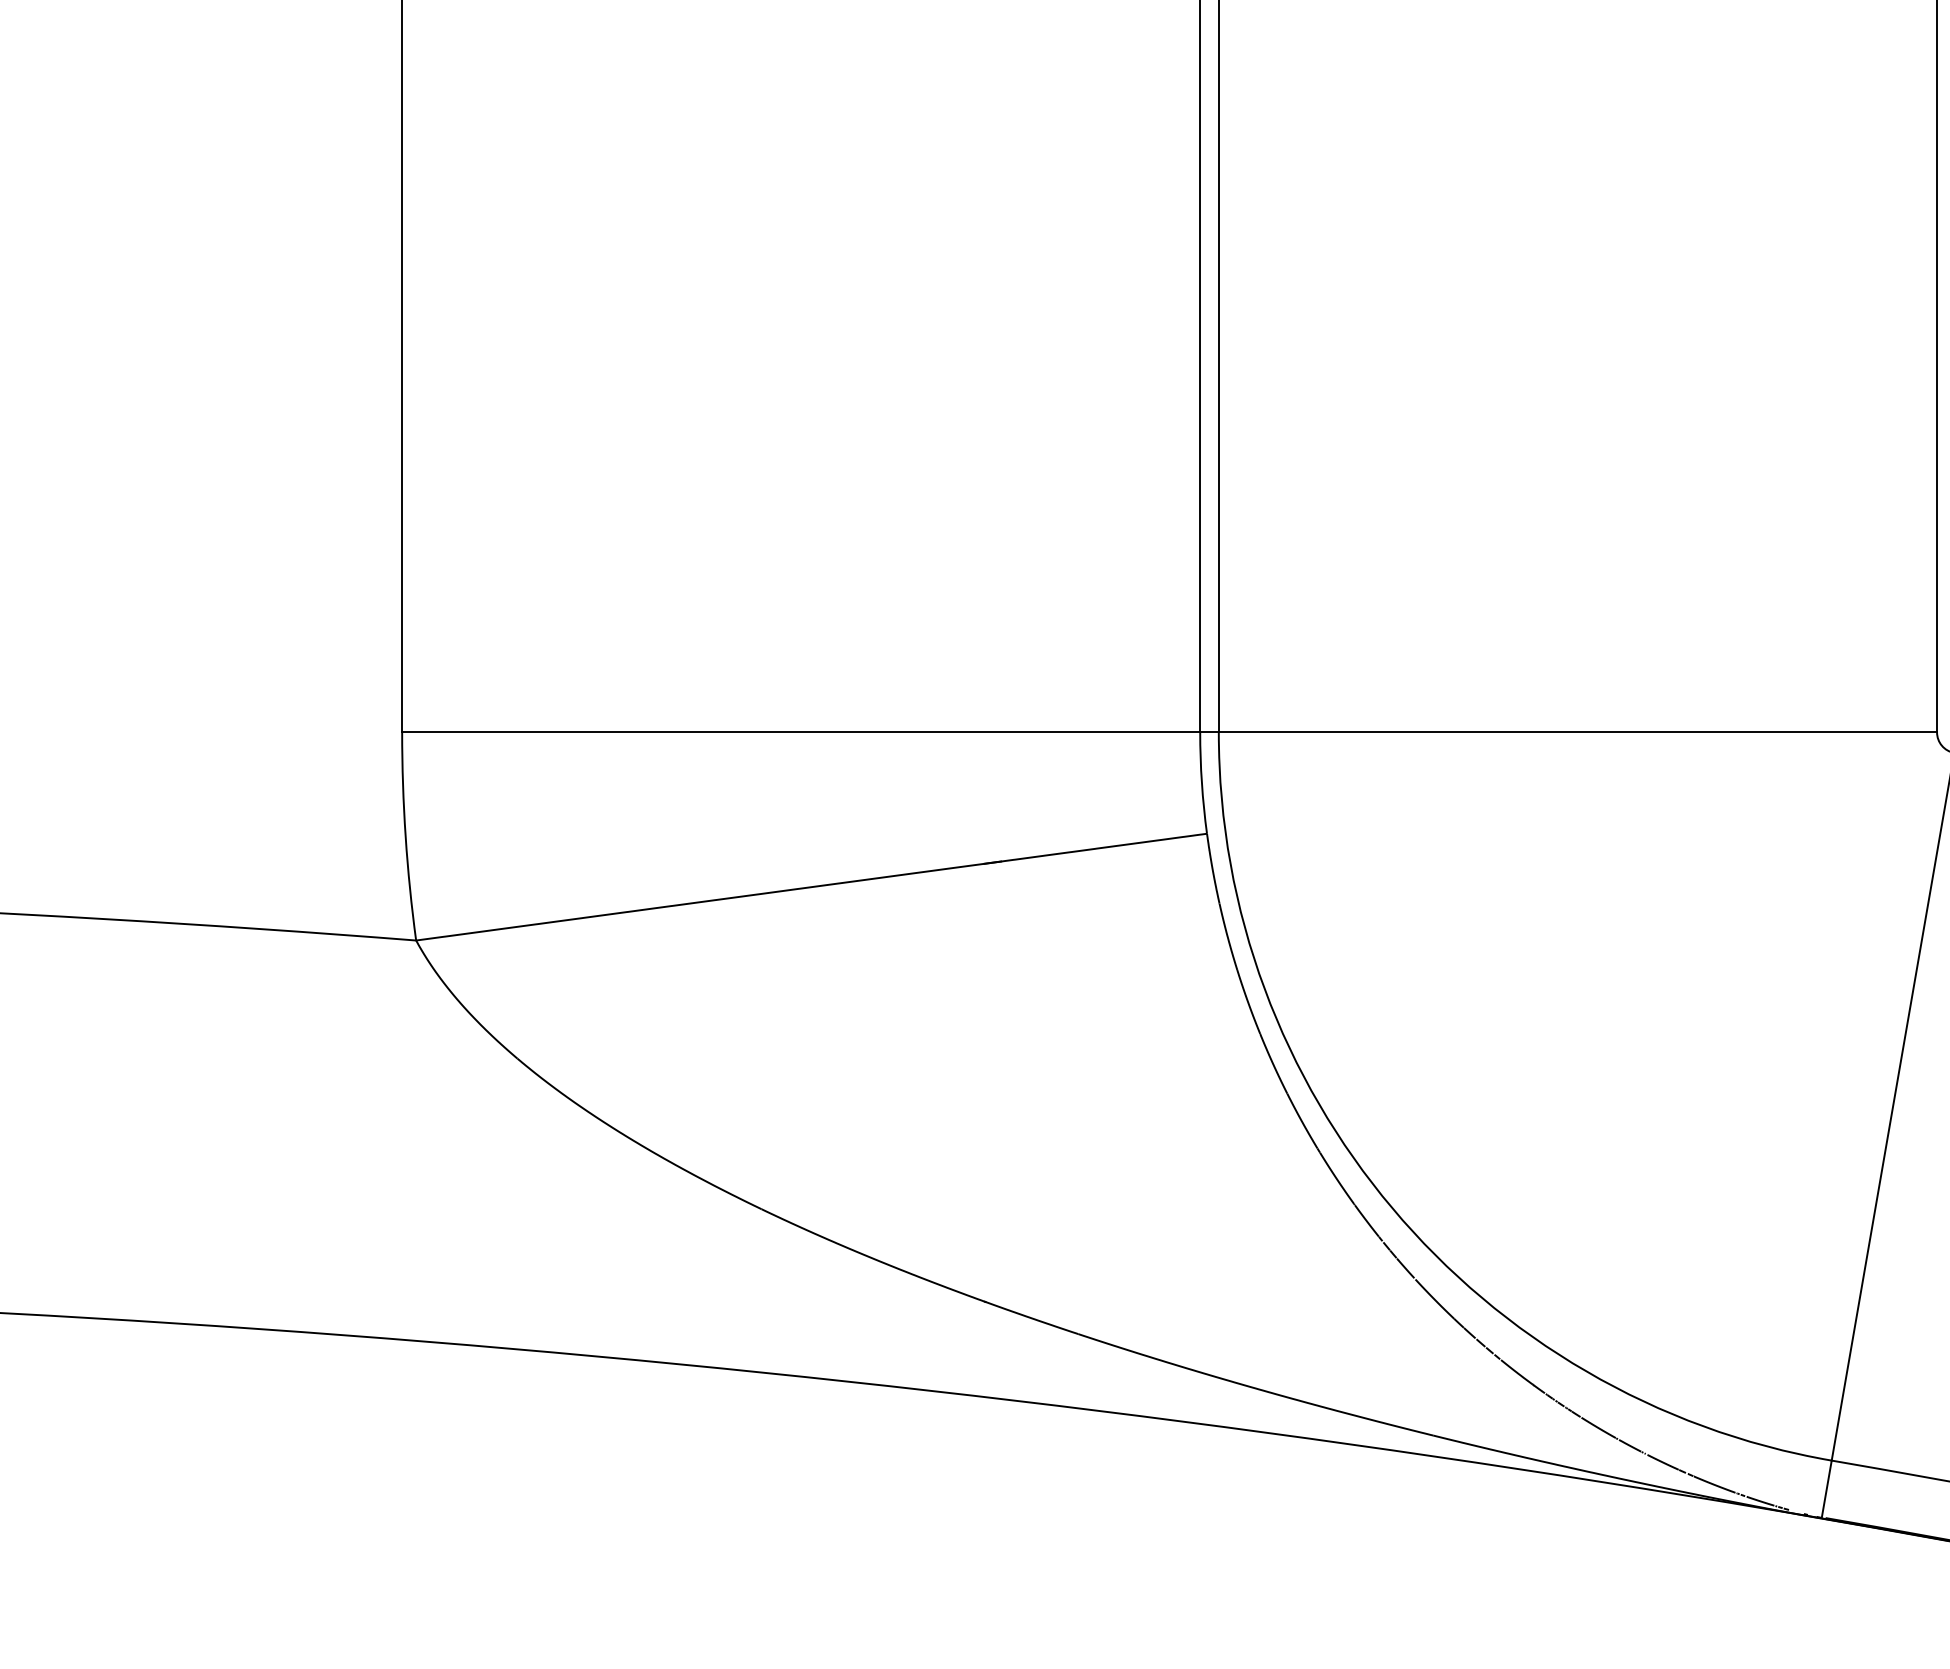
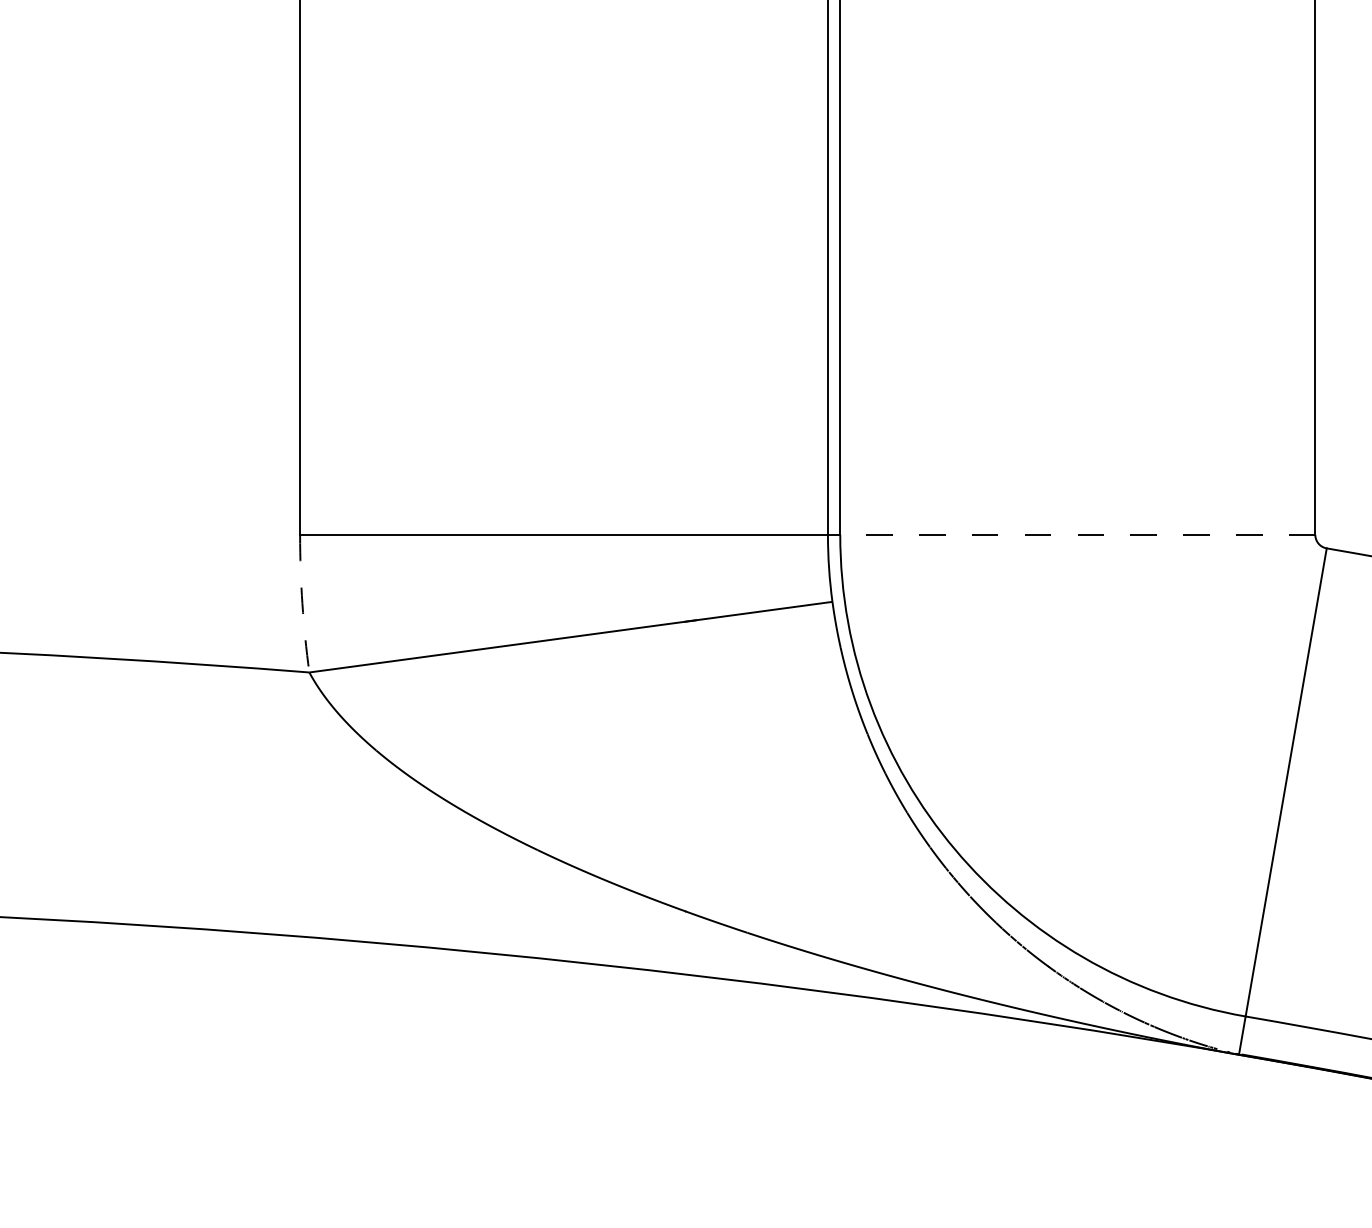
line: (1577, 731) -> (1077, 534), solid -> dashed
arc: (405, 836) -> (302, 603), solid -> dashed

